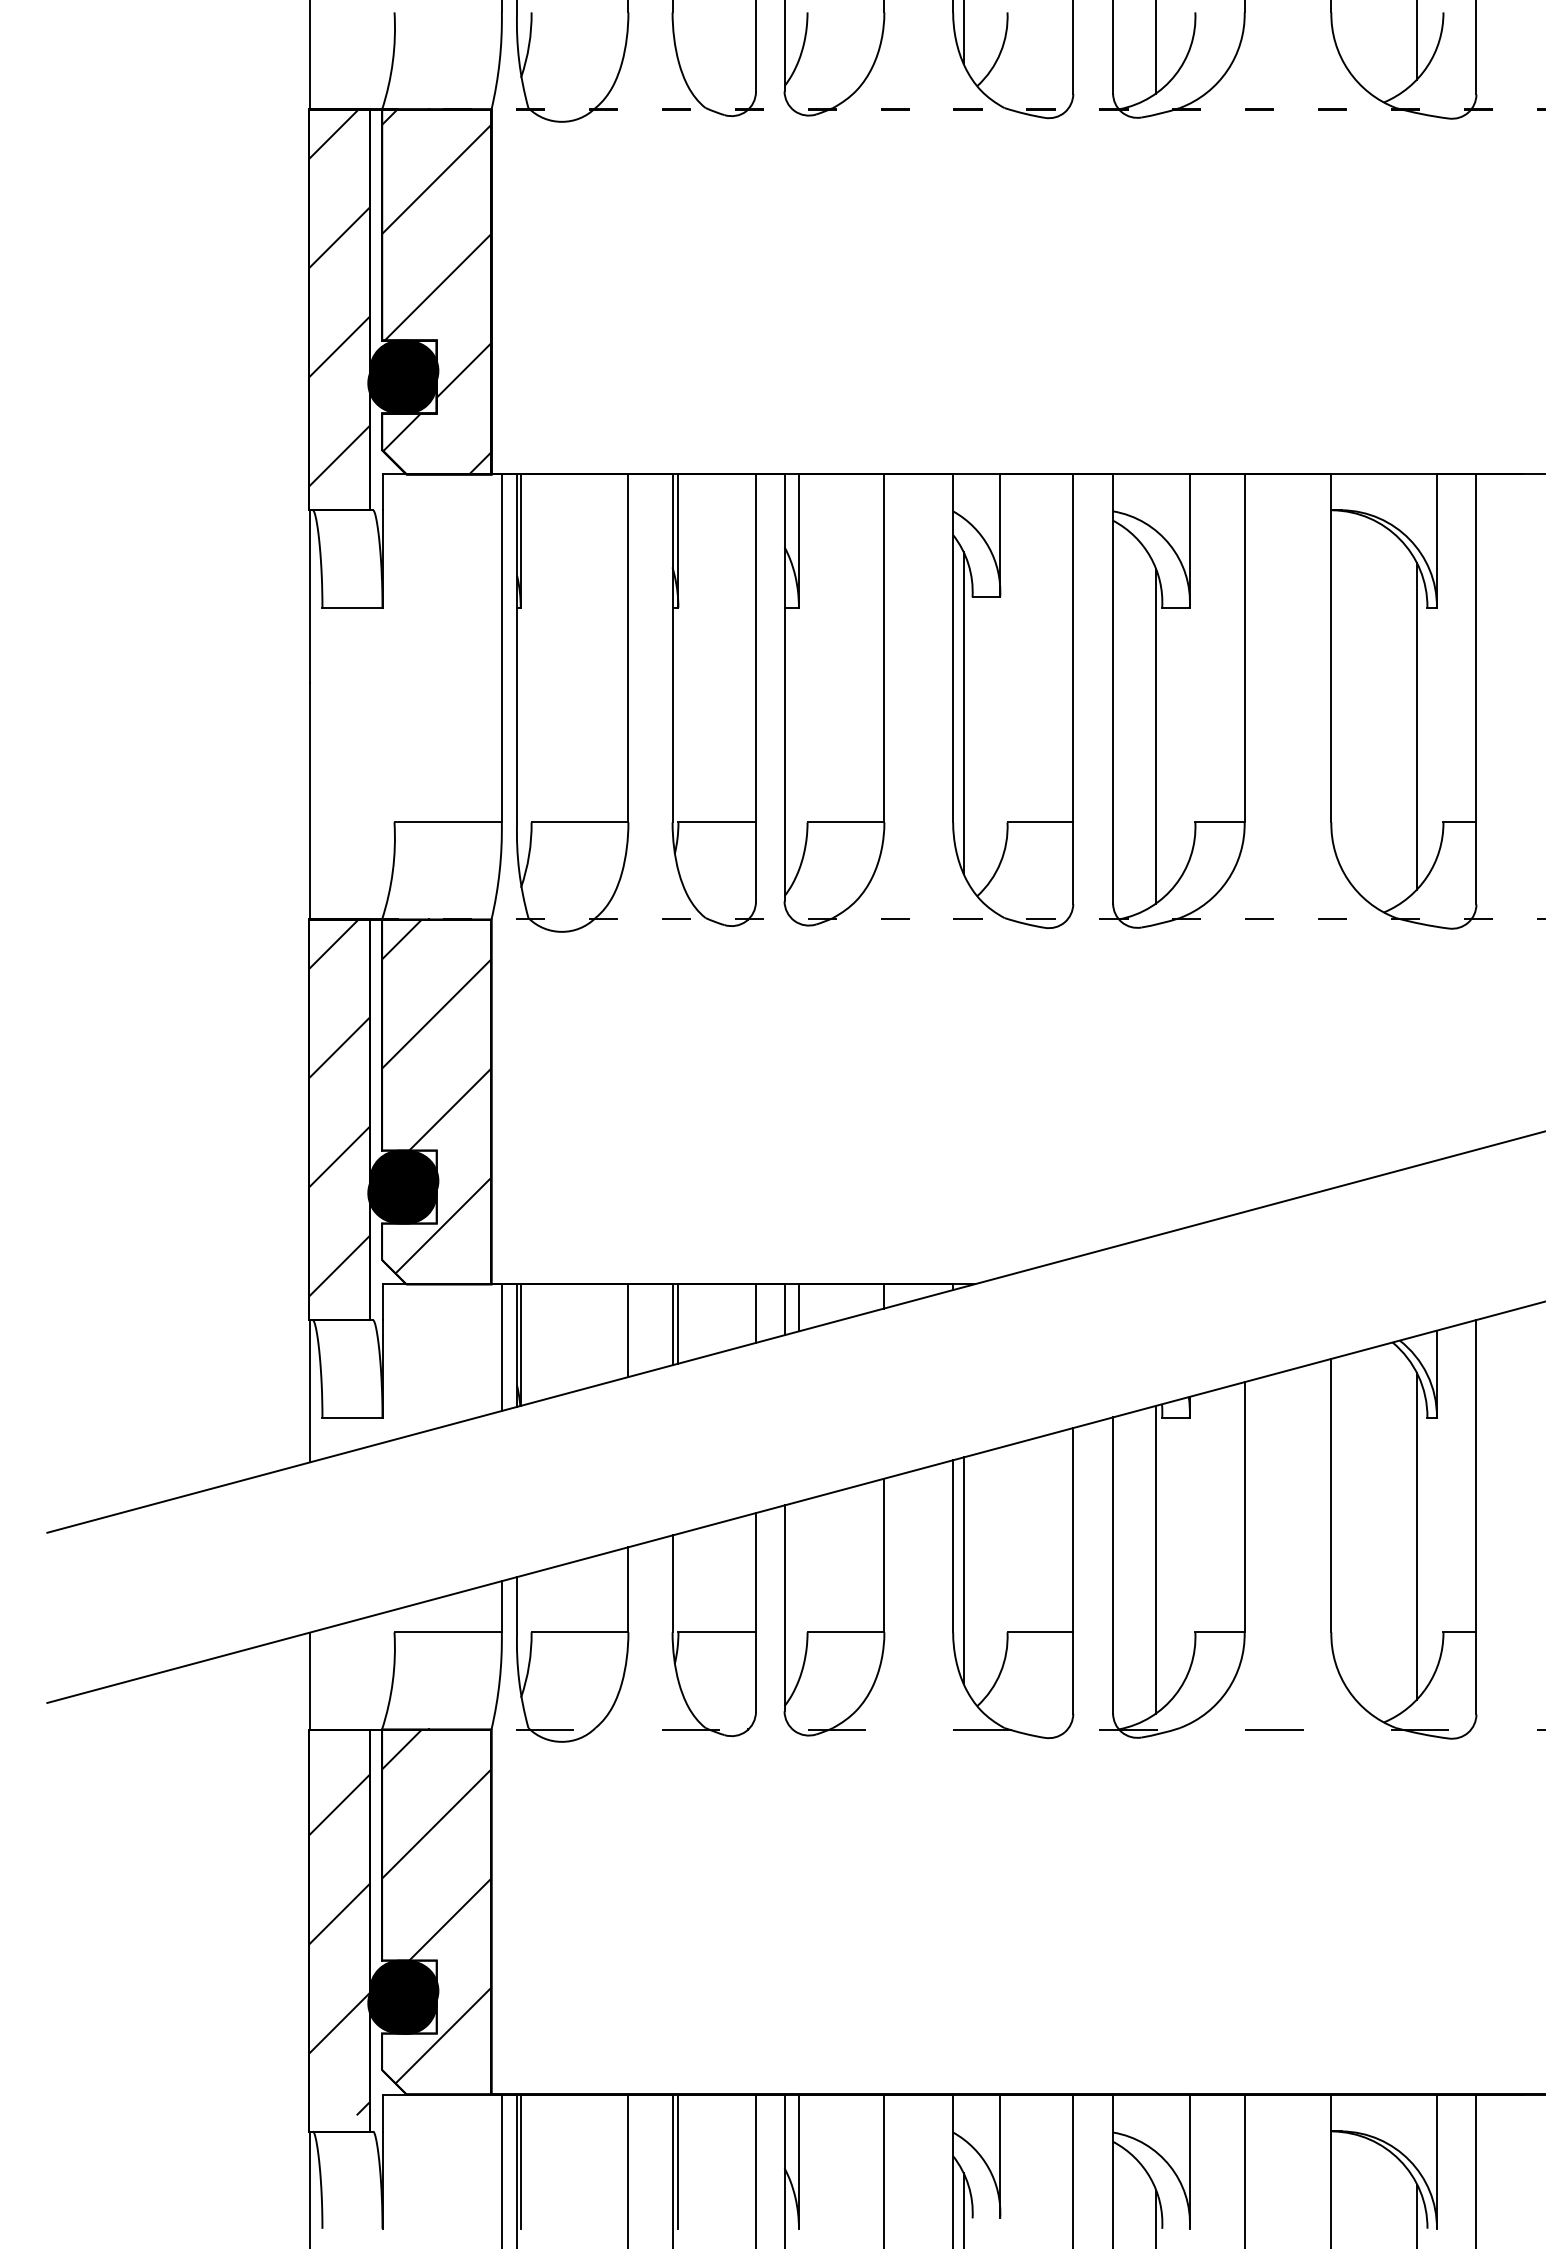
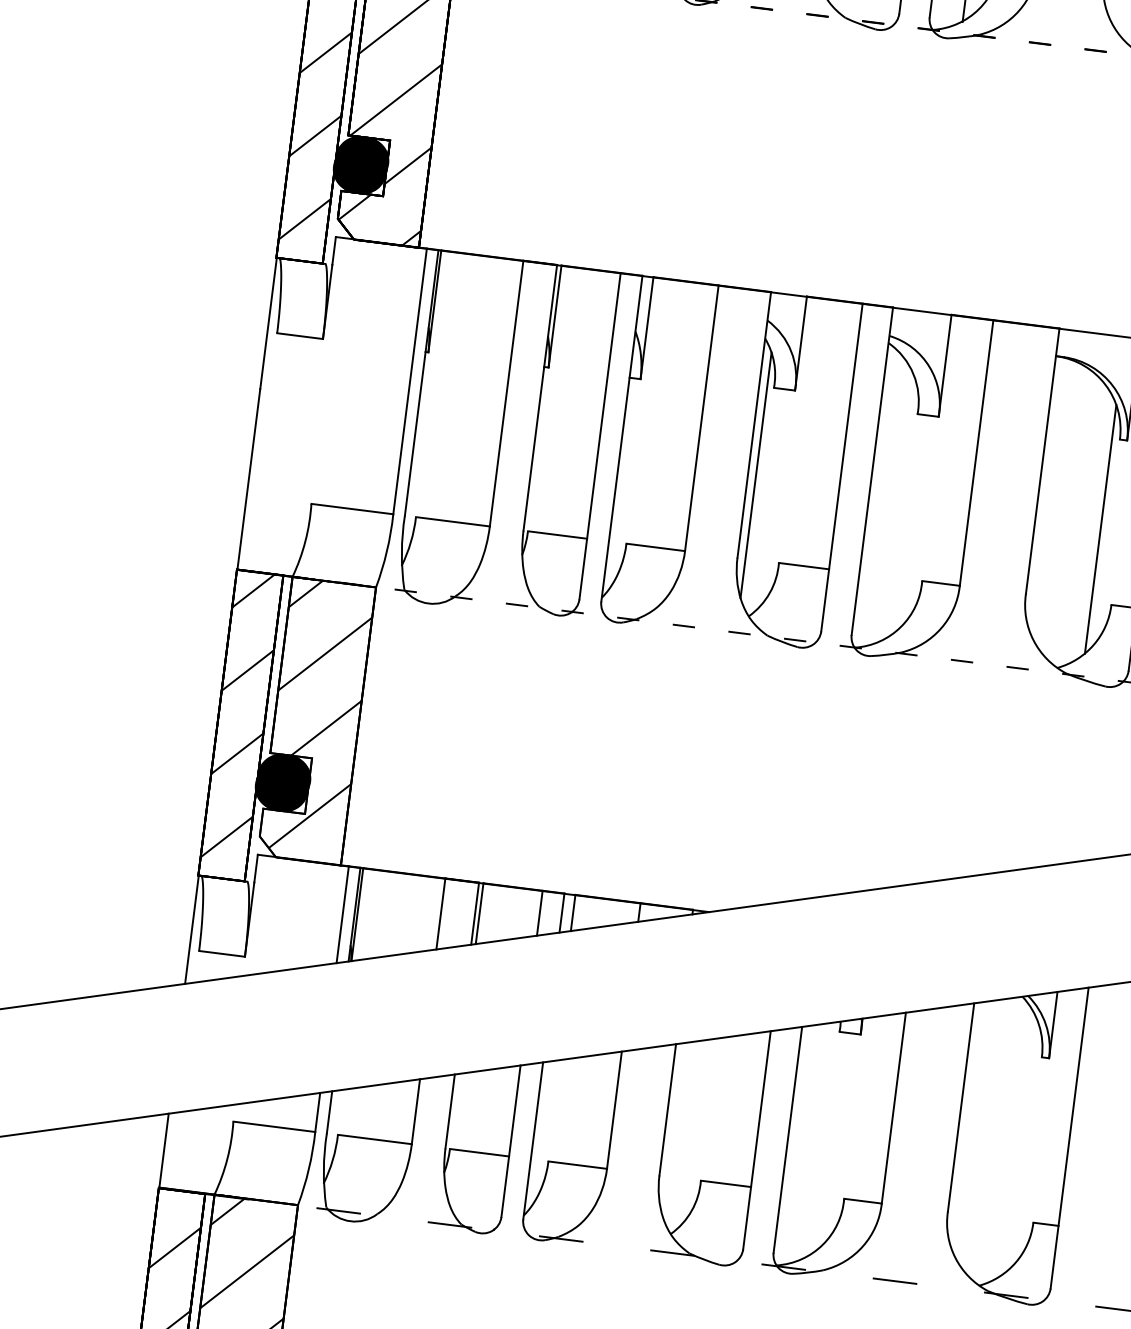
line: (1156, 736) -> (900, 511), removed
line: (1417, 1536) -> (1022, 1147), removed
line: (1156, 1559) -> (821, 1139), removed
line: (963, 1570) -> (673, 1129), removed

